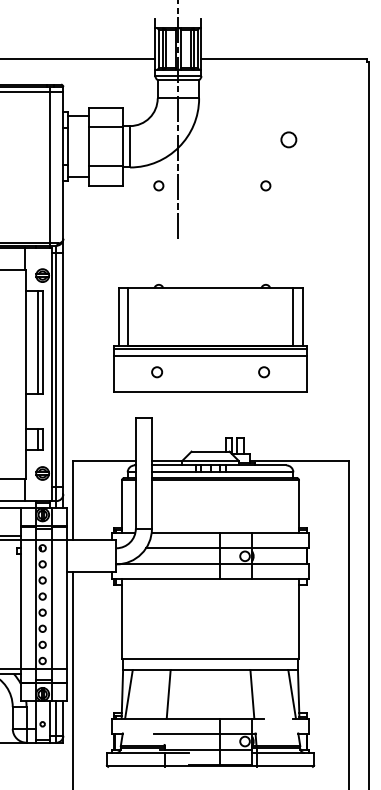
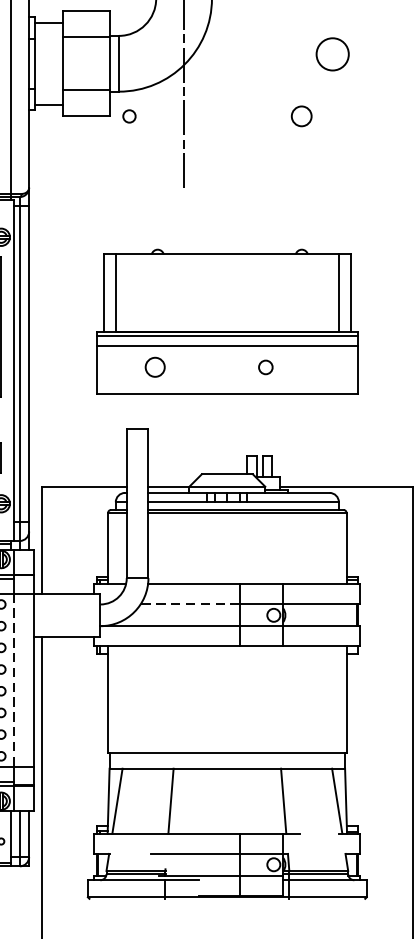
circle: (288, 139) -> (332, 53), size x1.6
circle: (158, 185) -> (128, 115), moved
circle: (265, 185) -> (301, 115), size x1.6
circle: (157, 372) -> (155, 367), size x1.4
circle: (264, 372) -> (266, 367), moved
line: (182, 548) -> (189, 604), solid -> dashed
line: (51, 605) -> (13, 681), solid -> dashed

